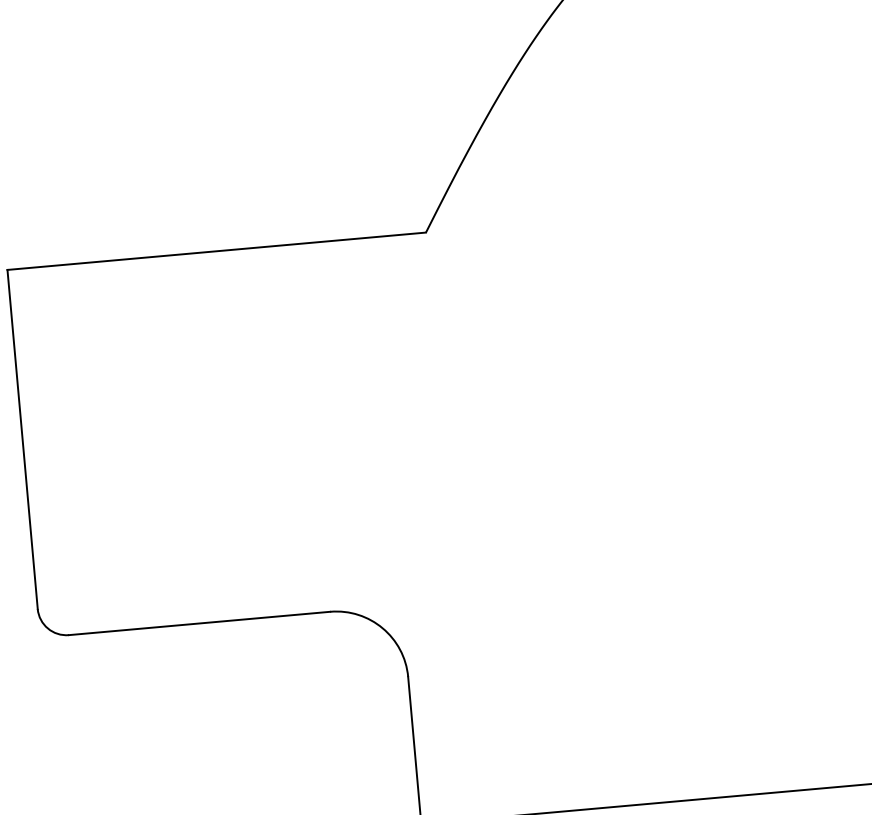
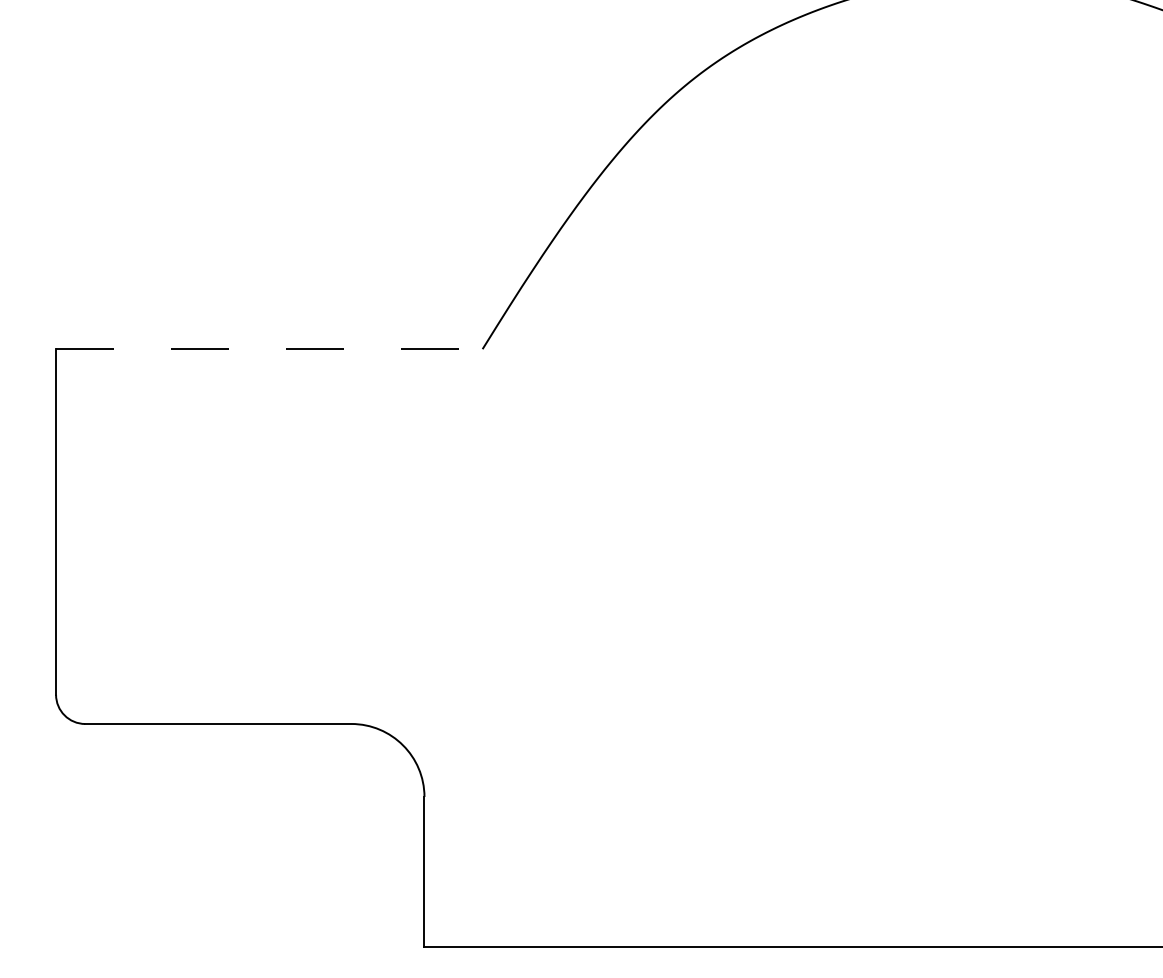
line: (216, 251) -> (269, 349), solid -> dashed

